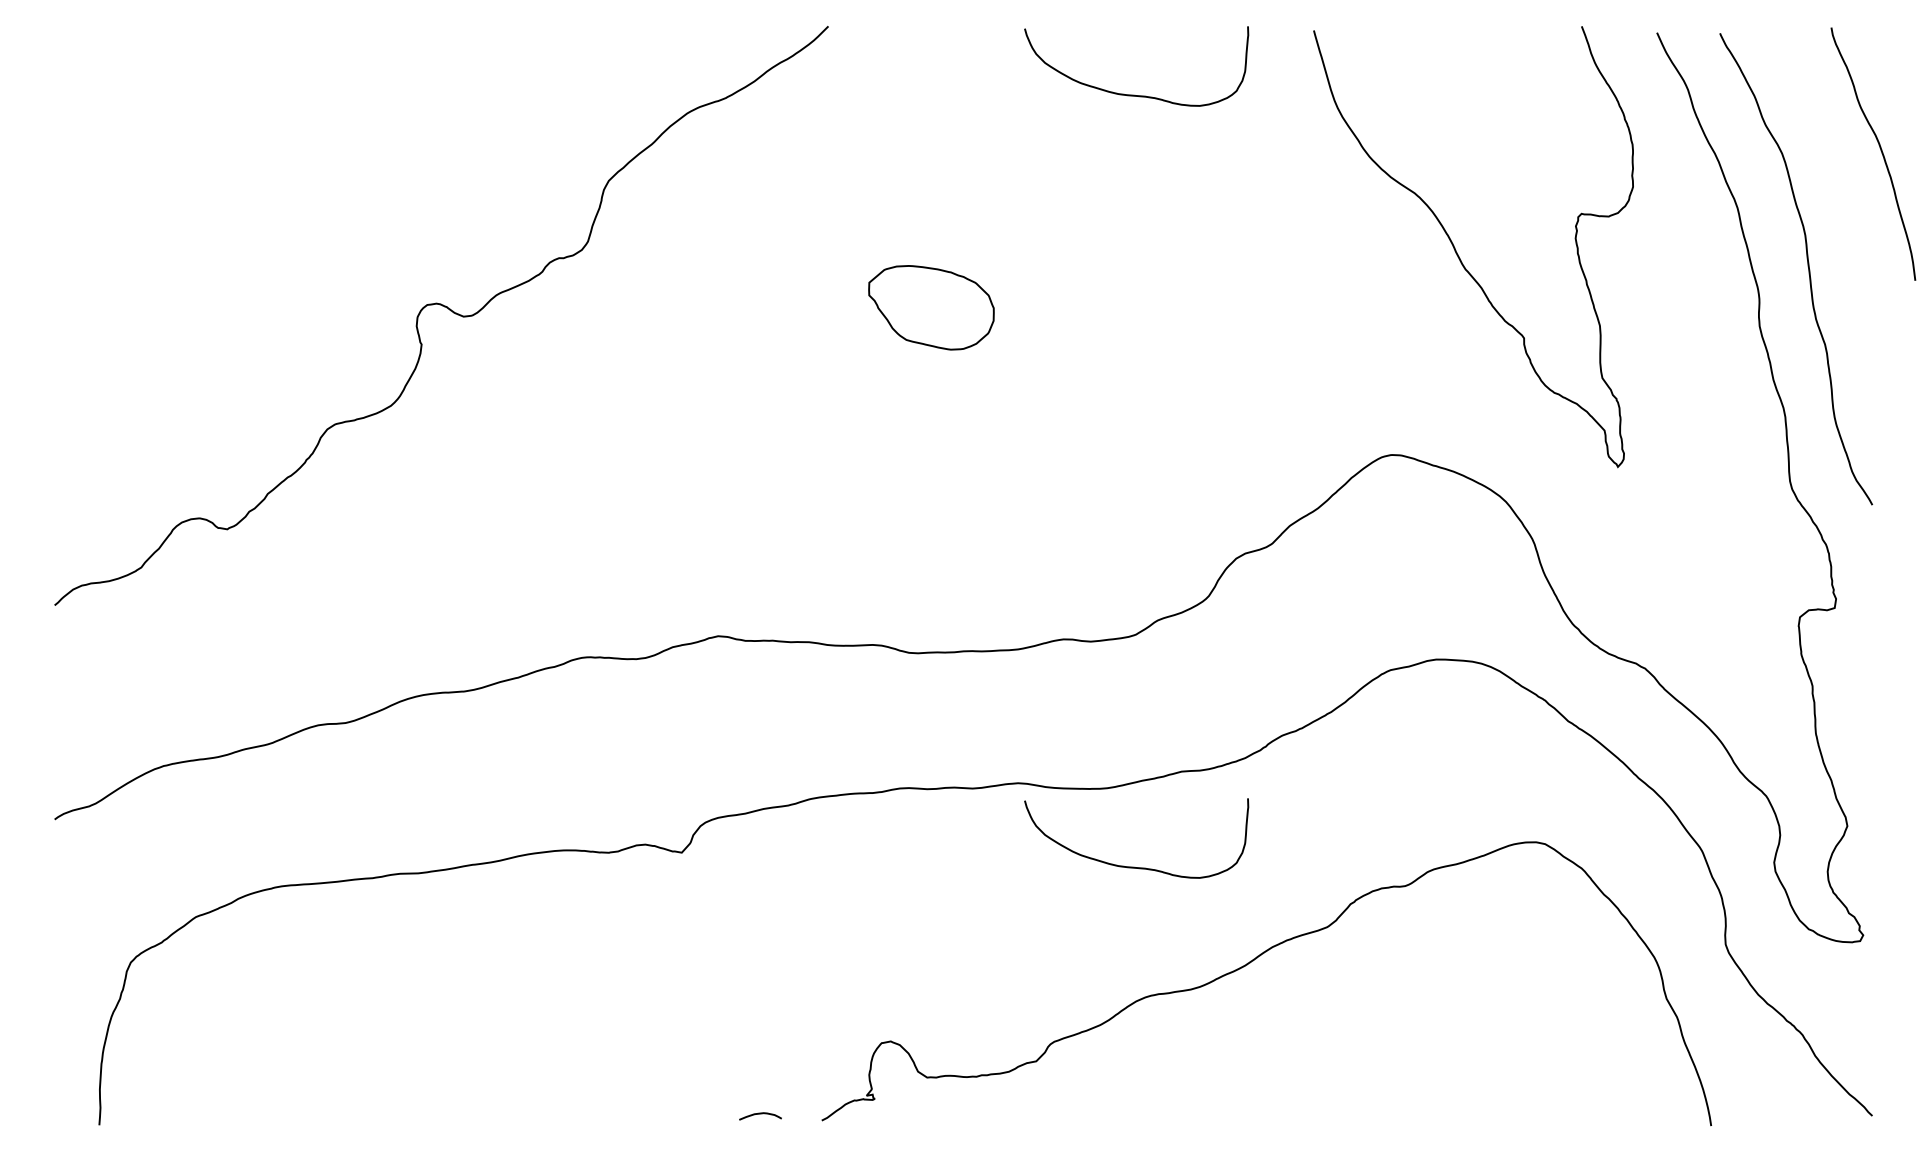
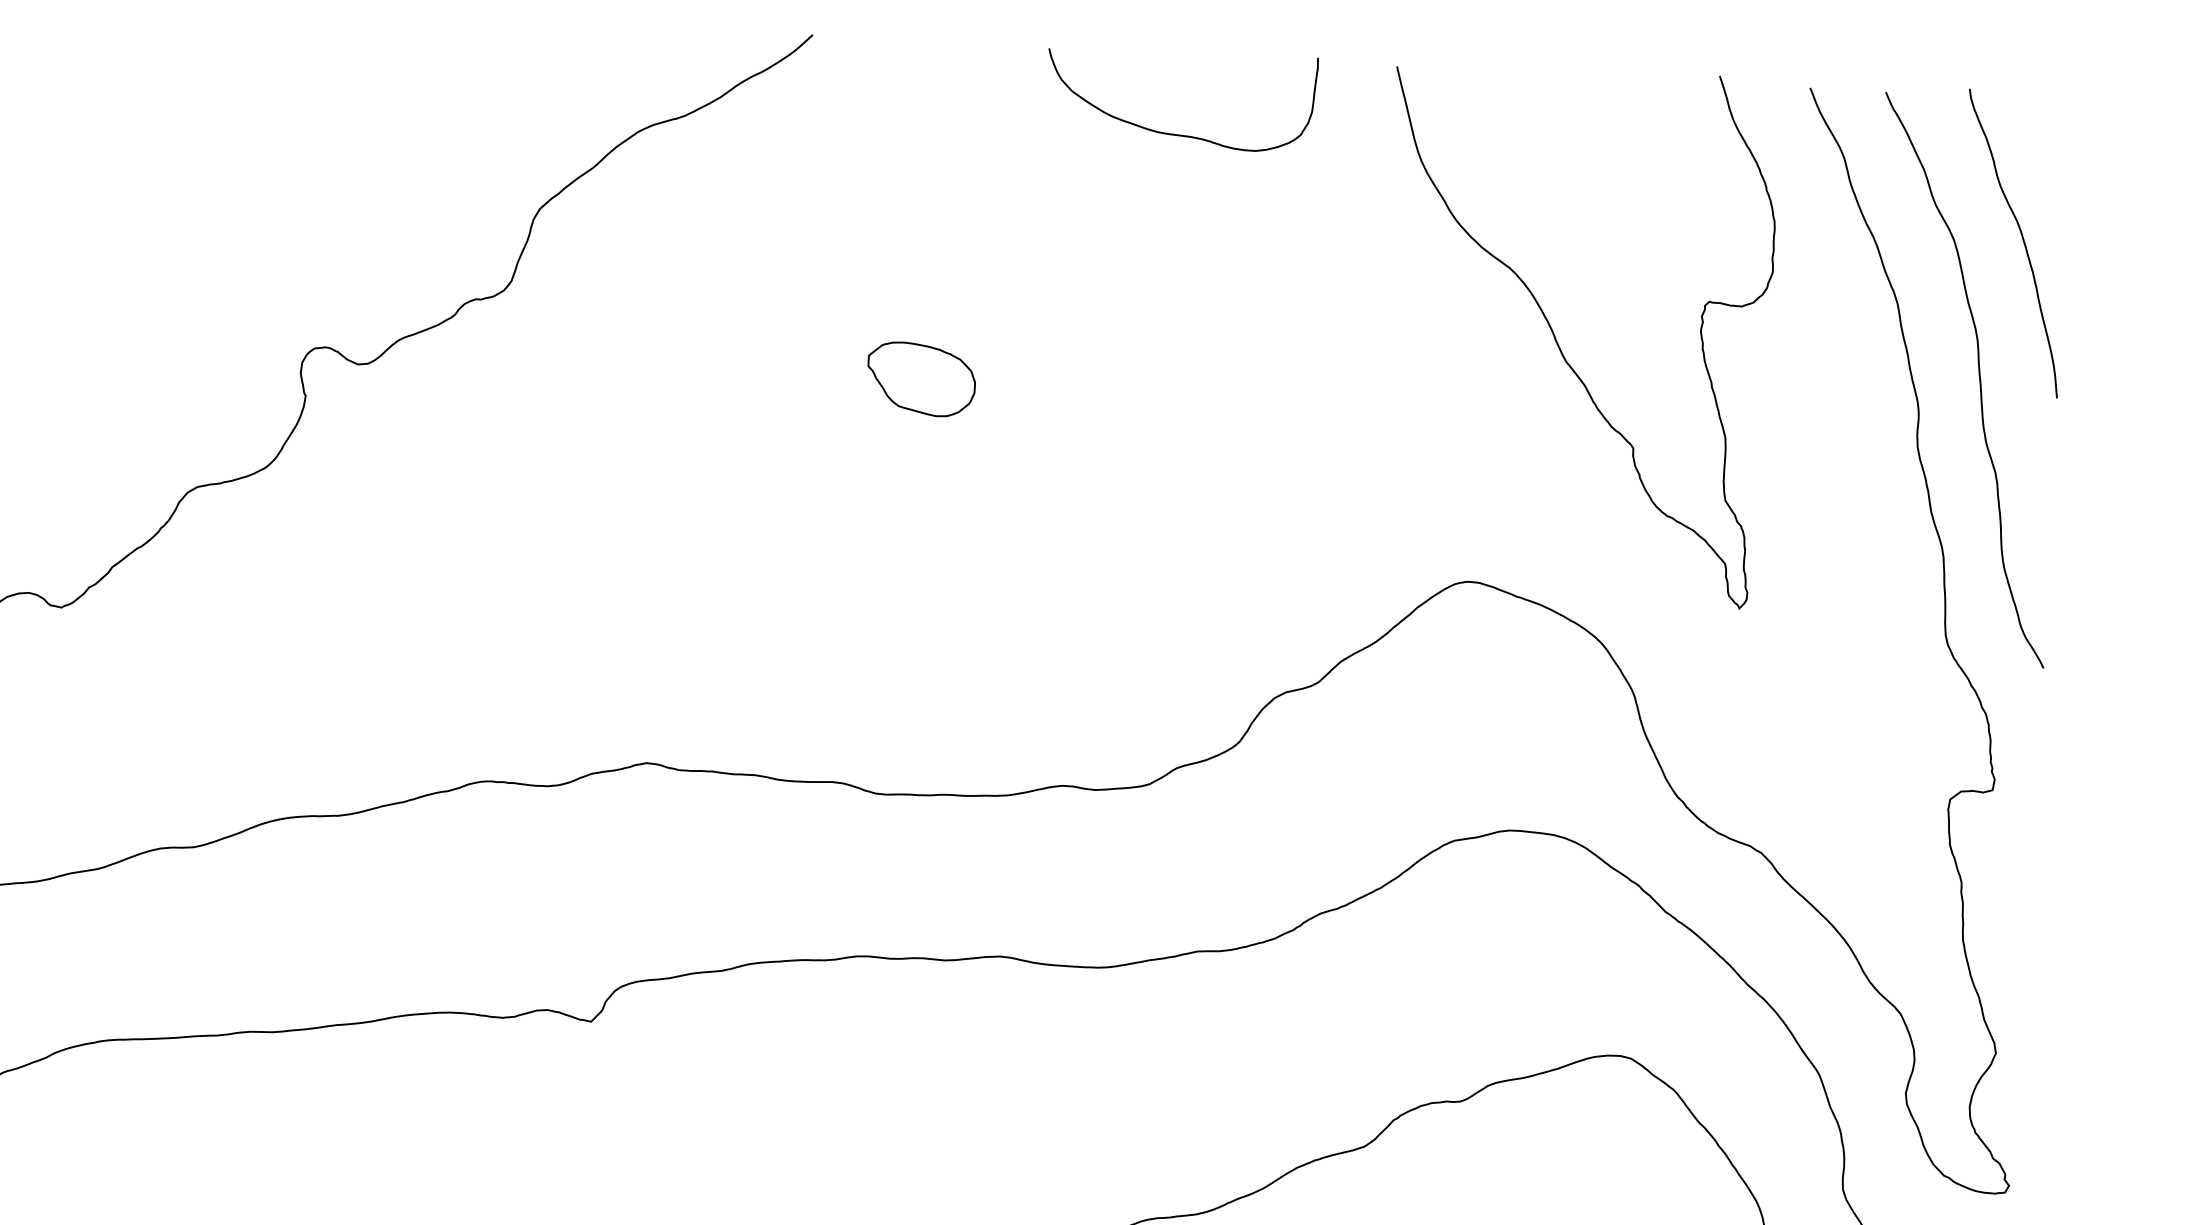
curve: (1880, 150) -> (2022, 239), moved
part: (931, 307) -> (921, 379), size x0.71
curve: (1134, 866) -> (1135, 1063), removed

